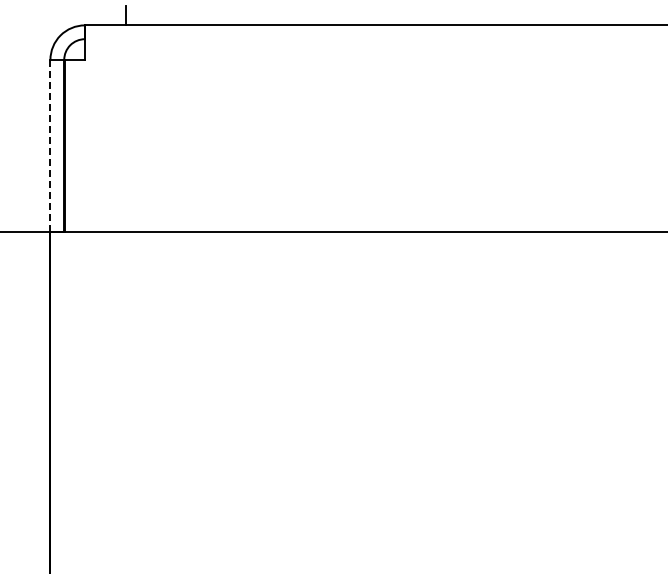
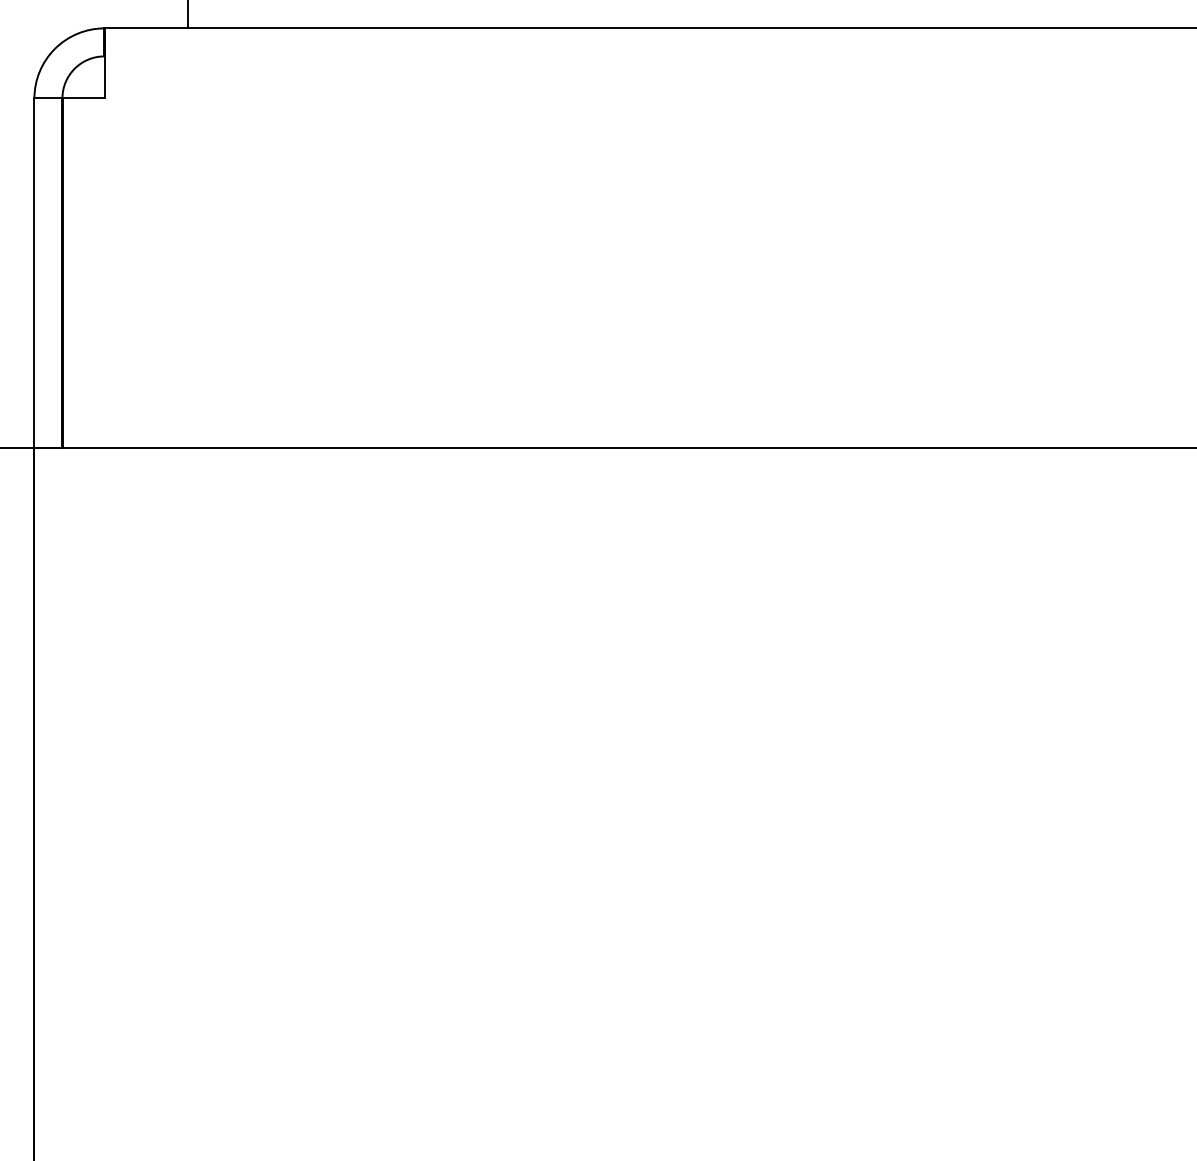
line: (50, 146) -> (34, 274), dashed -> solid

